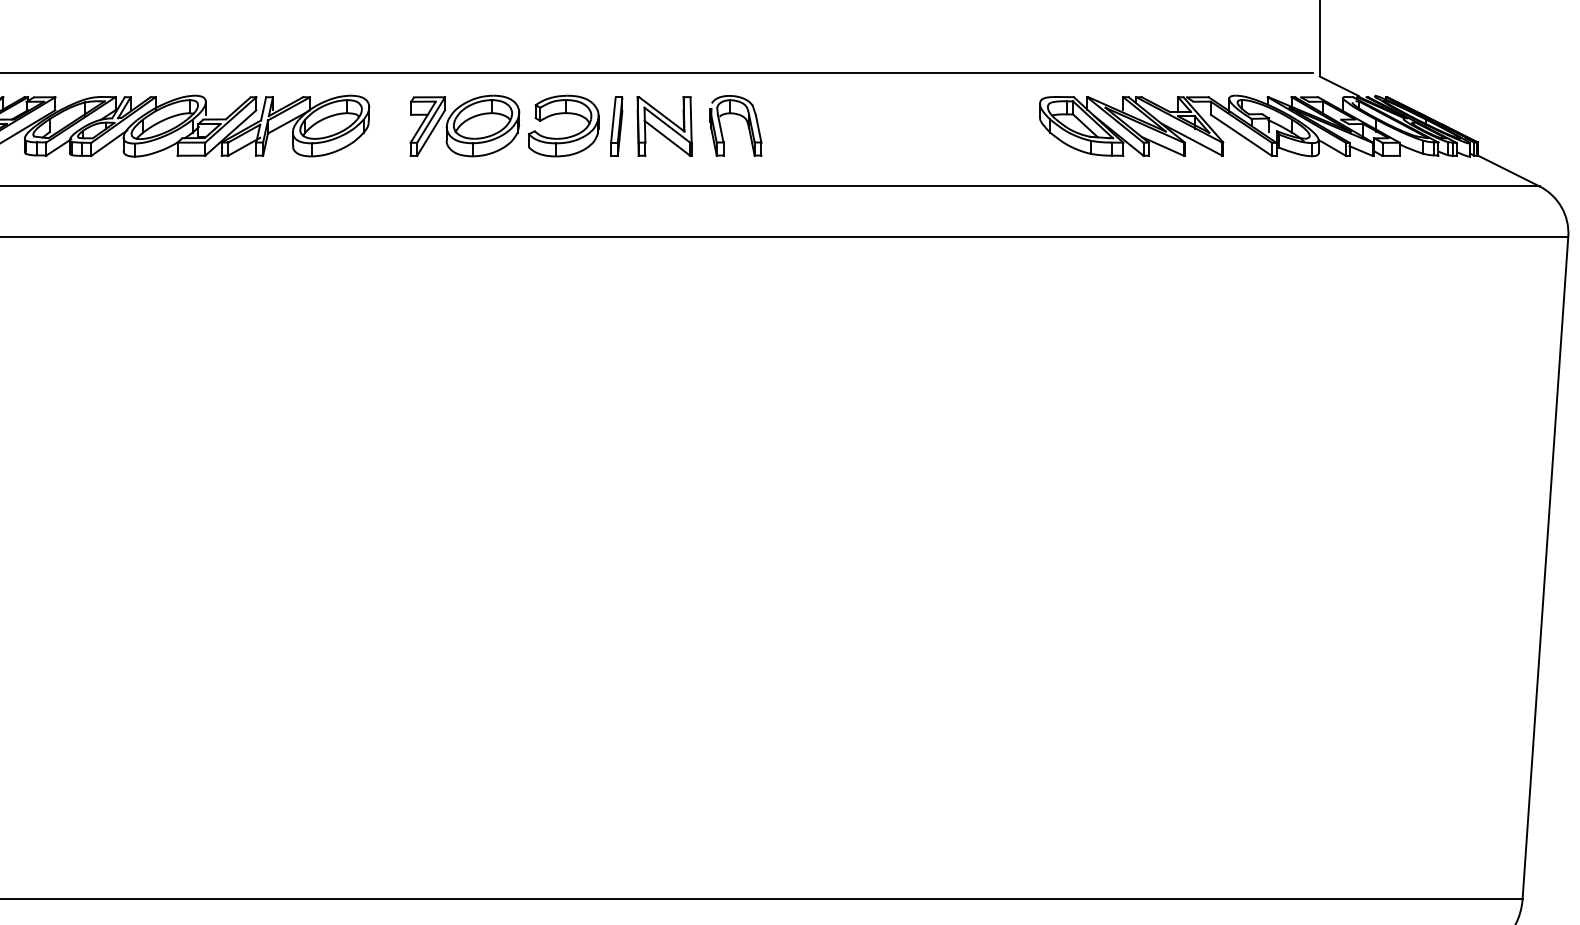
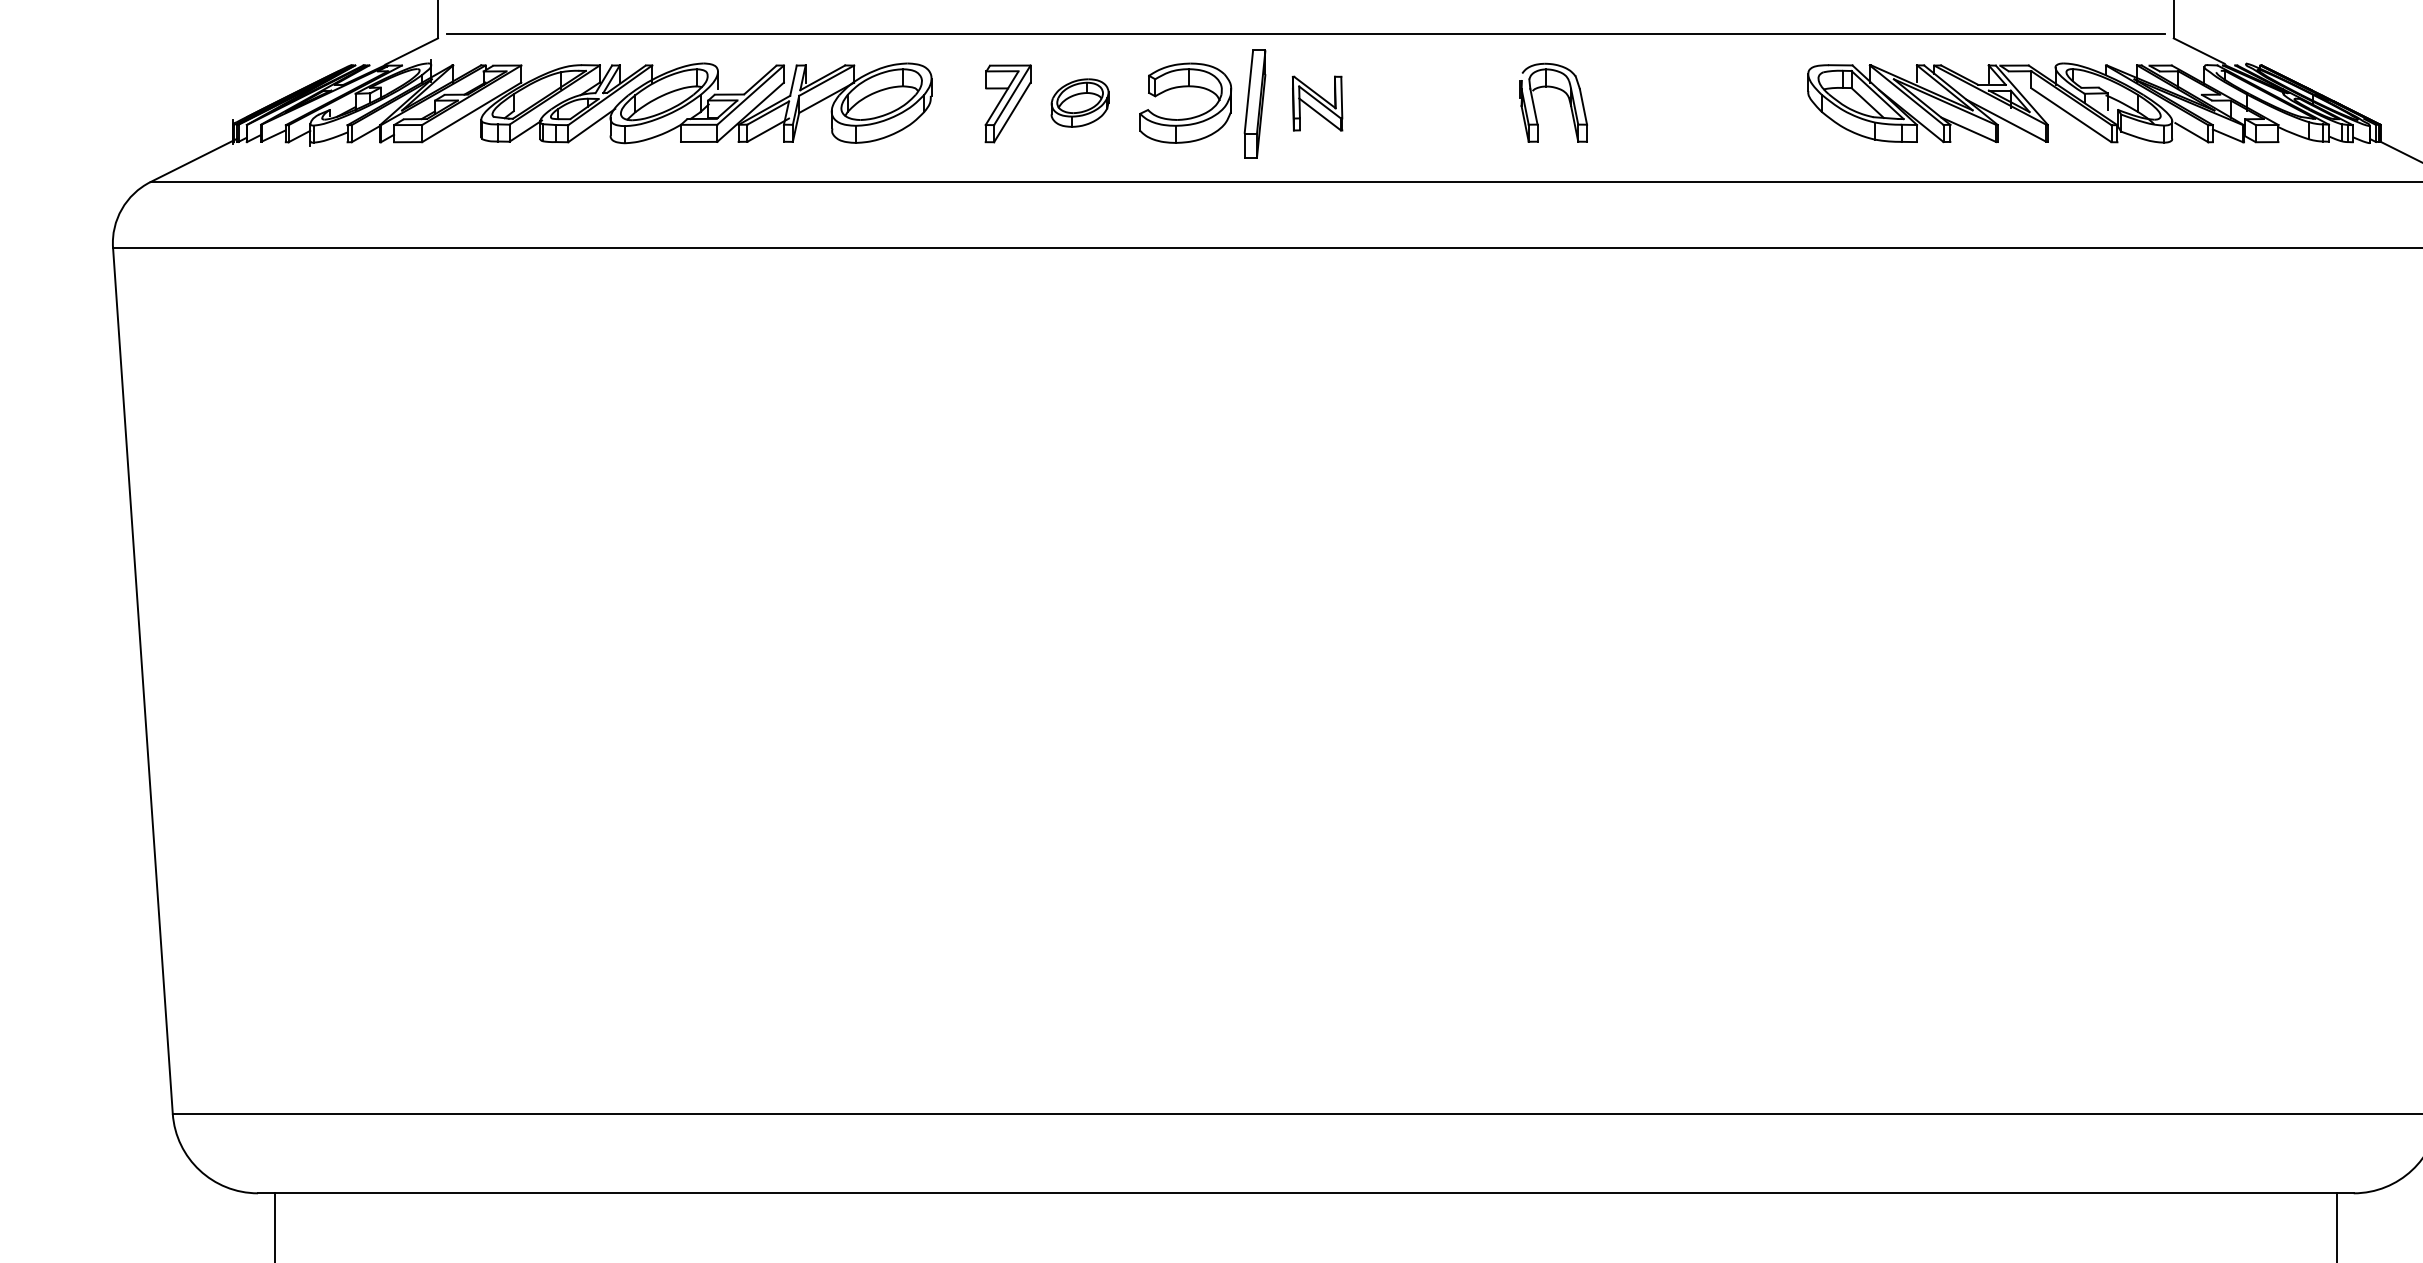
part: (740, 116) -> (1559, 90), moved
part: (482, 125) -> (1079, 102), size x0.6
part: (616, 126) -> (1254, 103), size x1.4
part: (664, 126) -> (1317, 103), size x0.7

